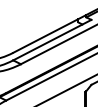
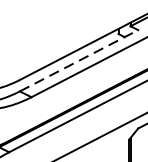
line: (52, 39) -> (79, 59), solid -> dashed

